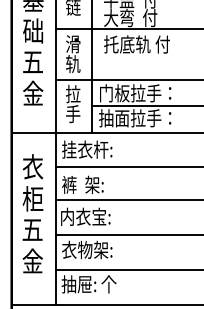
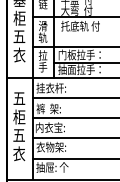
text: (33, 29) -> (19, 17), 础 -> 柜
text: (33, 94) -> (19, 55), 金 -> 衣
text: (33, 165) -> (19, 97), 衣 -> 五
text: (33, 260) -> (19, 153), 金 -> 衣

